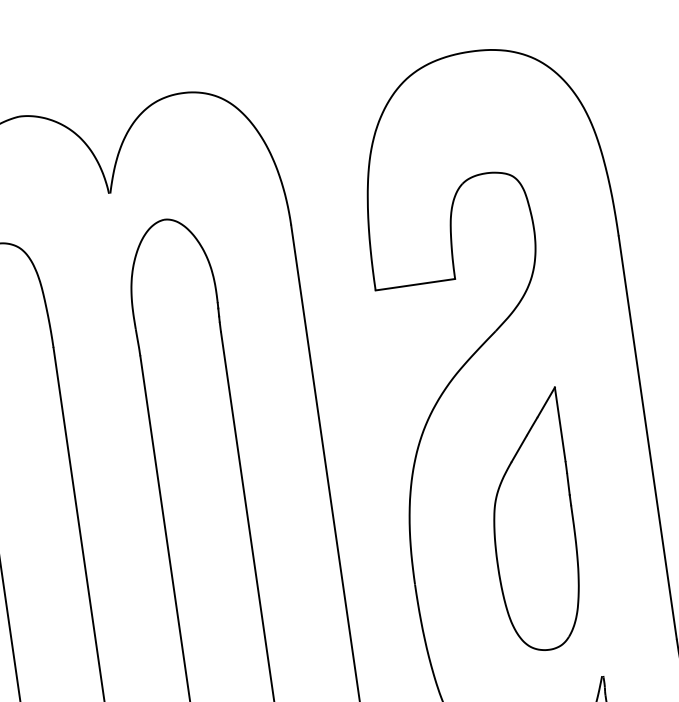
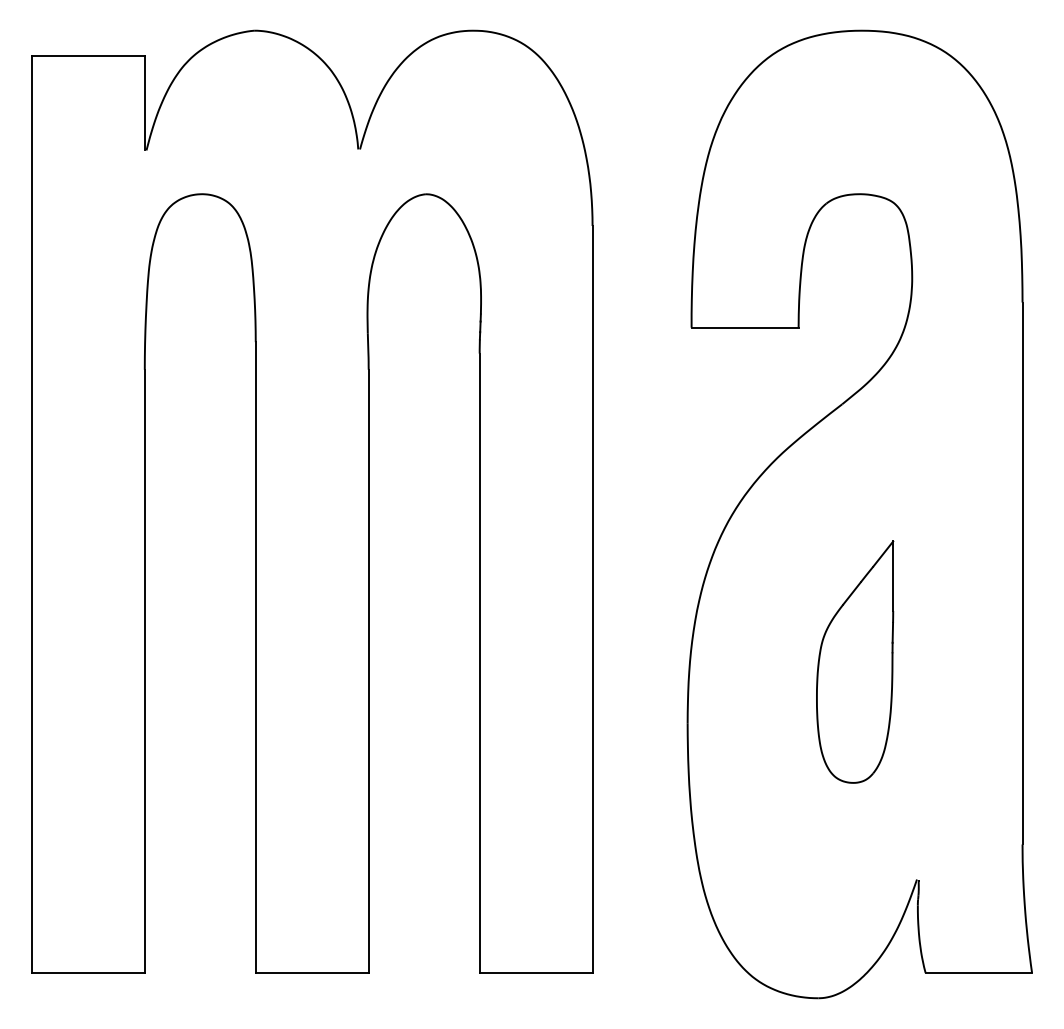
part: (532, 520) -> (854, 661), size x0.7

